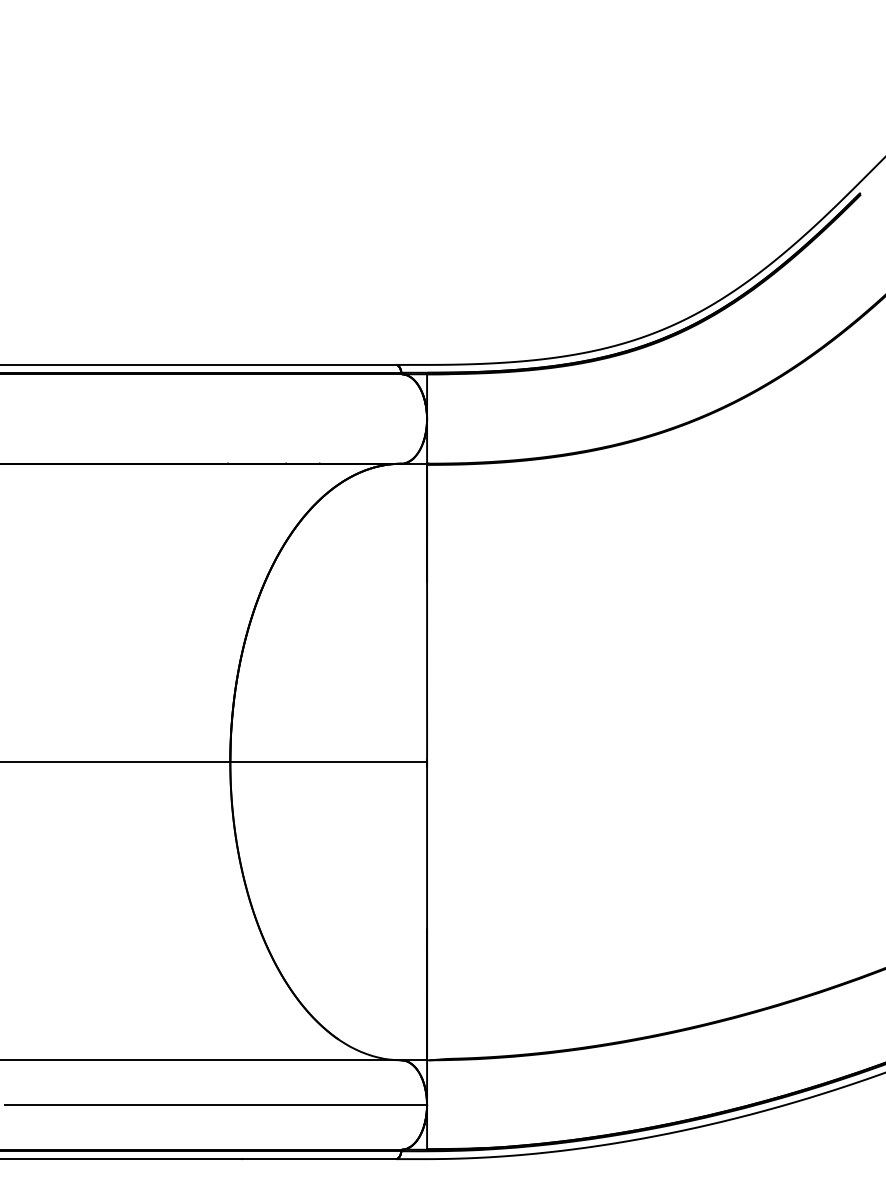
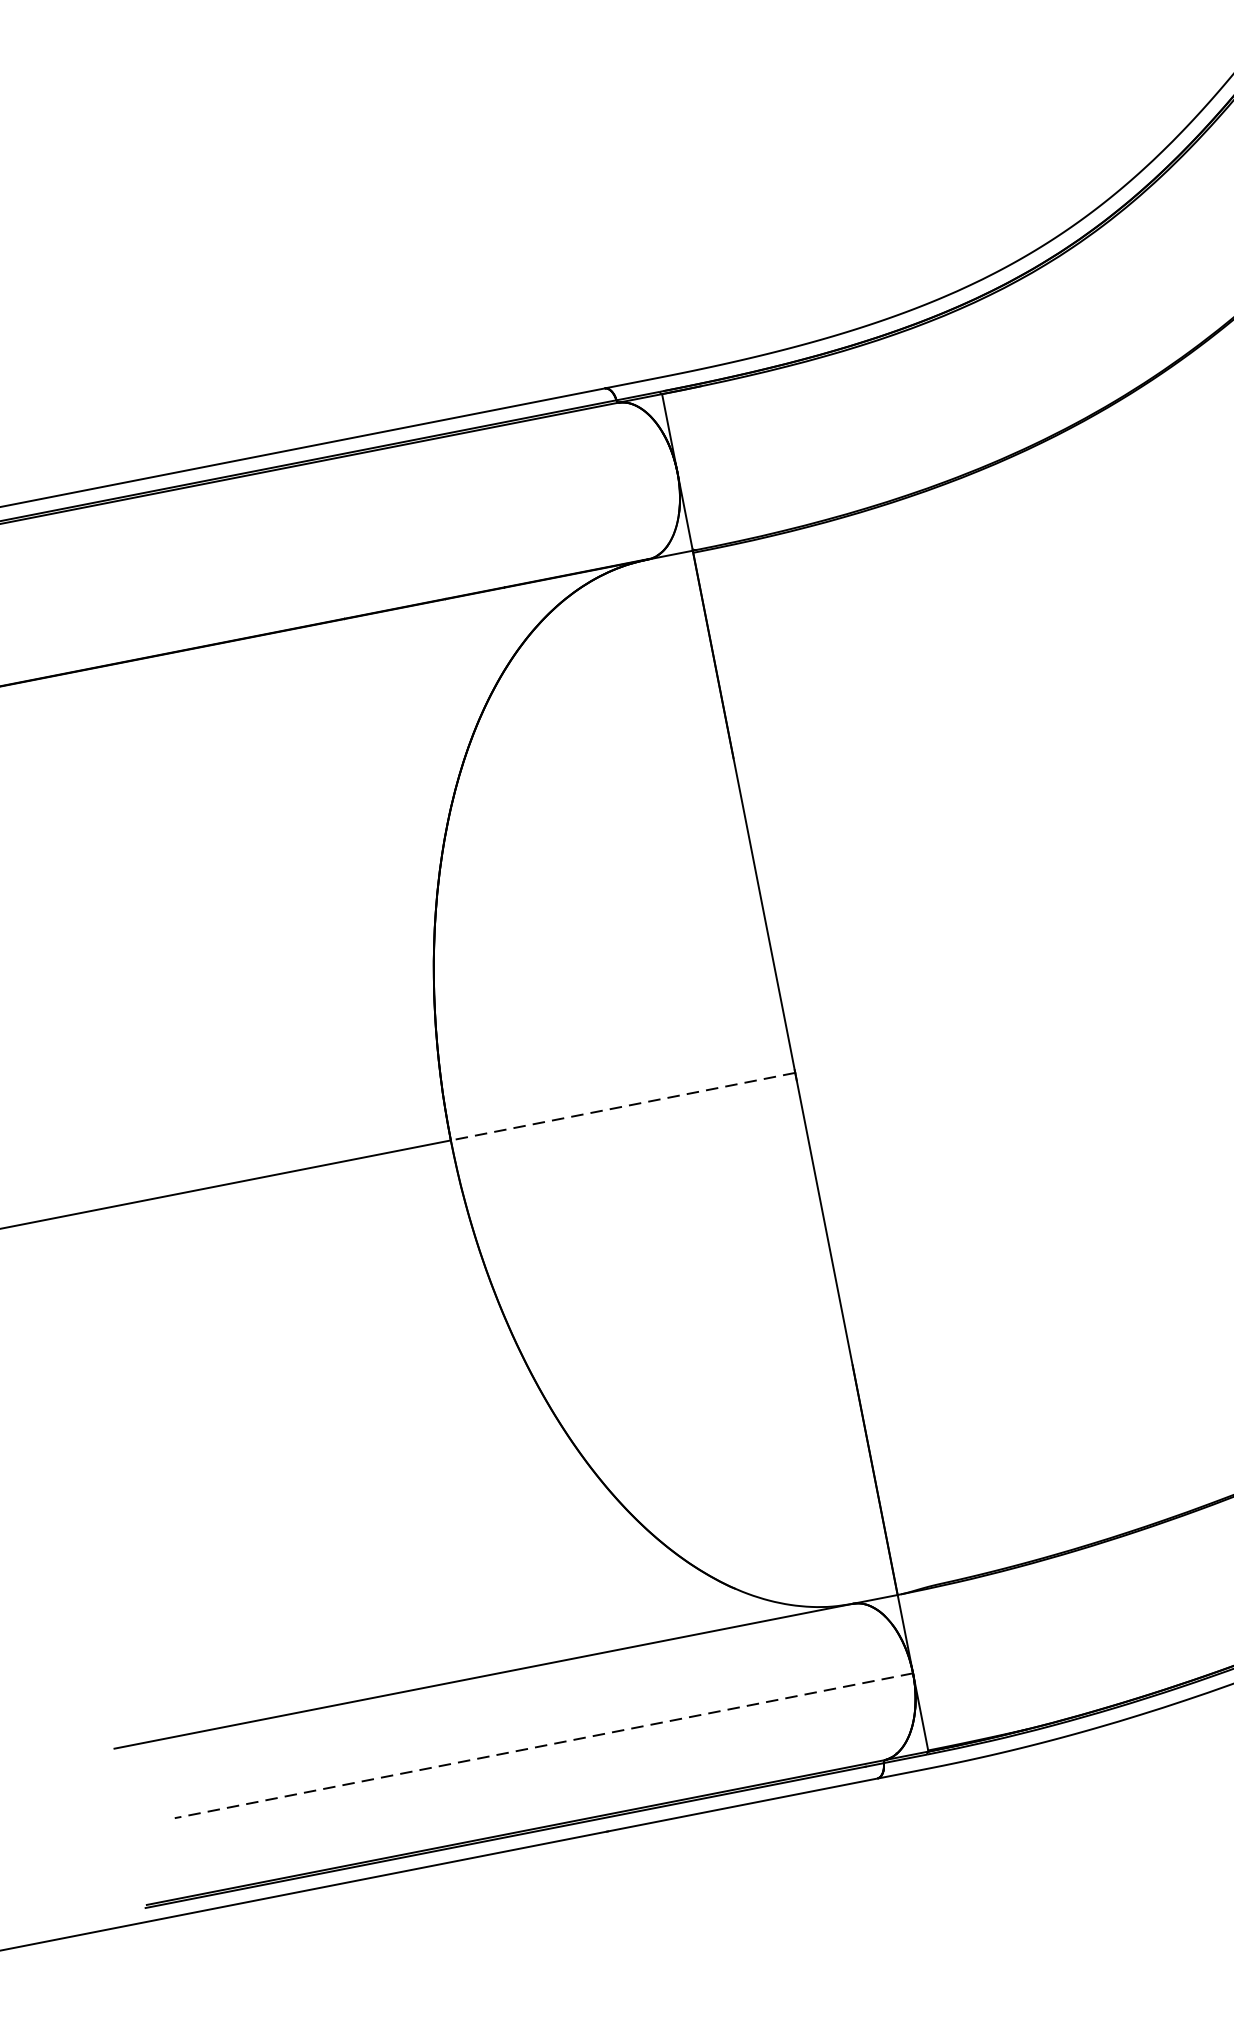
line: (328, 762) -> (622, 1107), solid -> dashed
line: (216, 1105) -> (544, 1746), solid -> dashed

